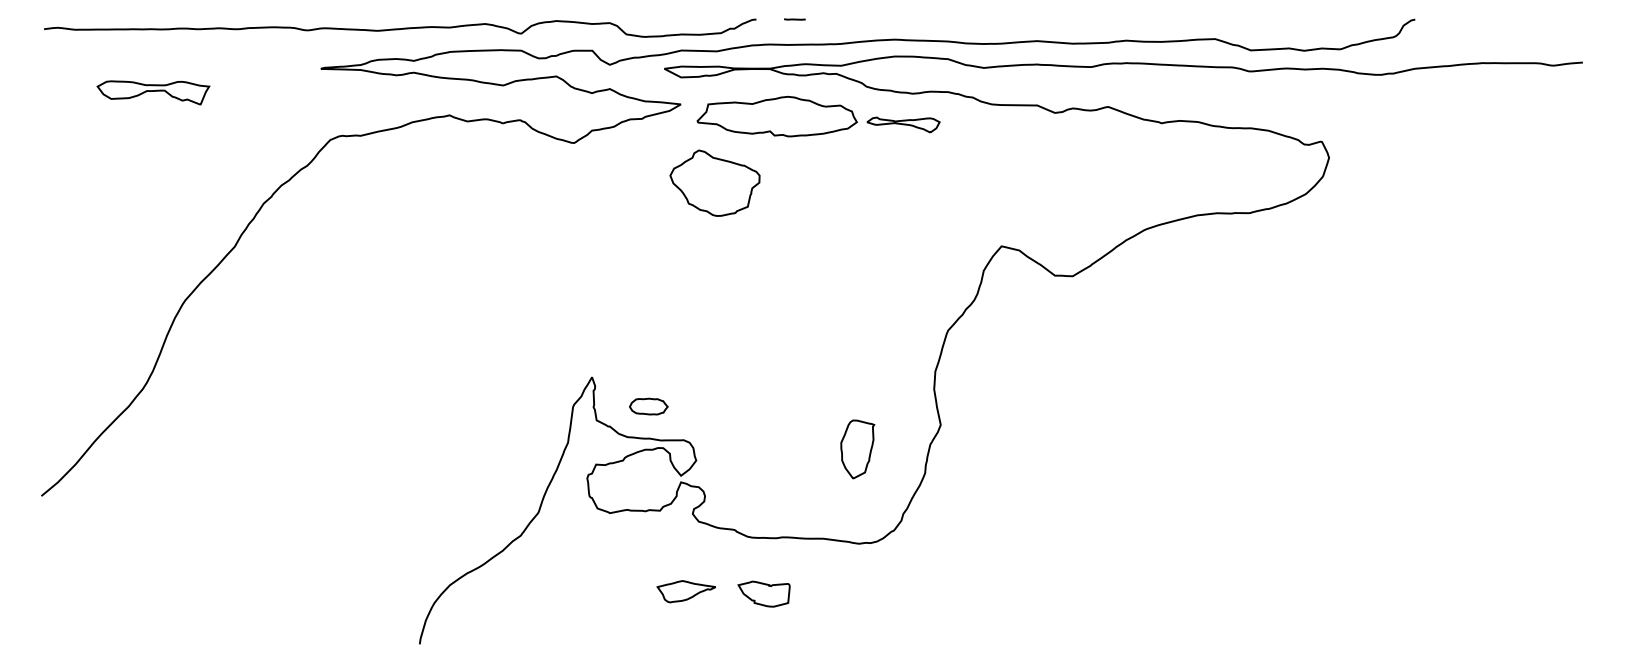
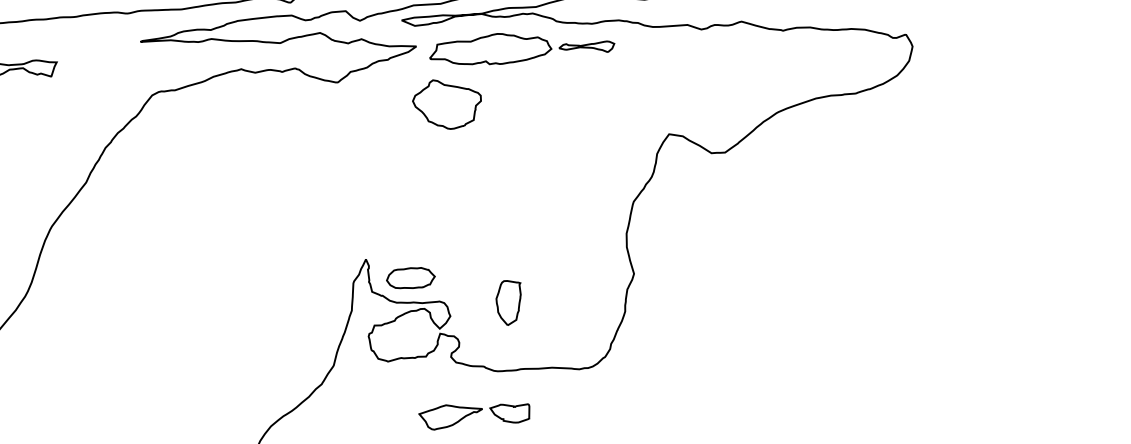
part: (648, 406) -> (410, 278), size x1.67
part: (857, 449) -> (509, 302), moved
part: (686, 591) -> (451, 416), size x1.43

